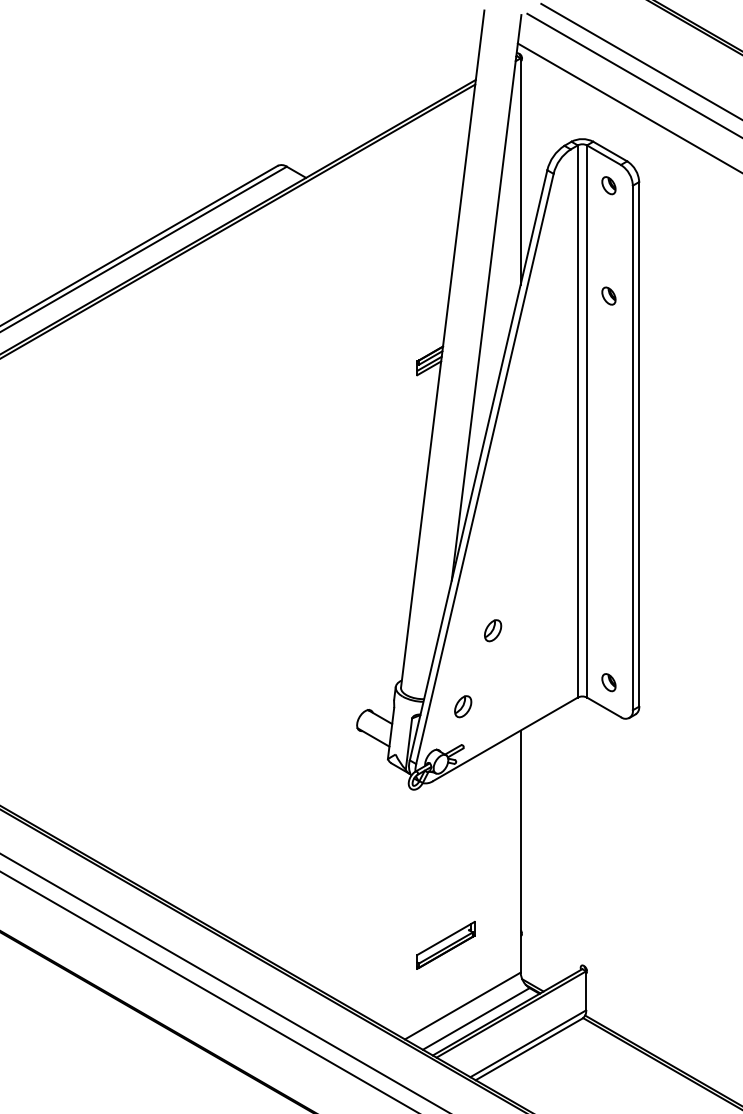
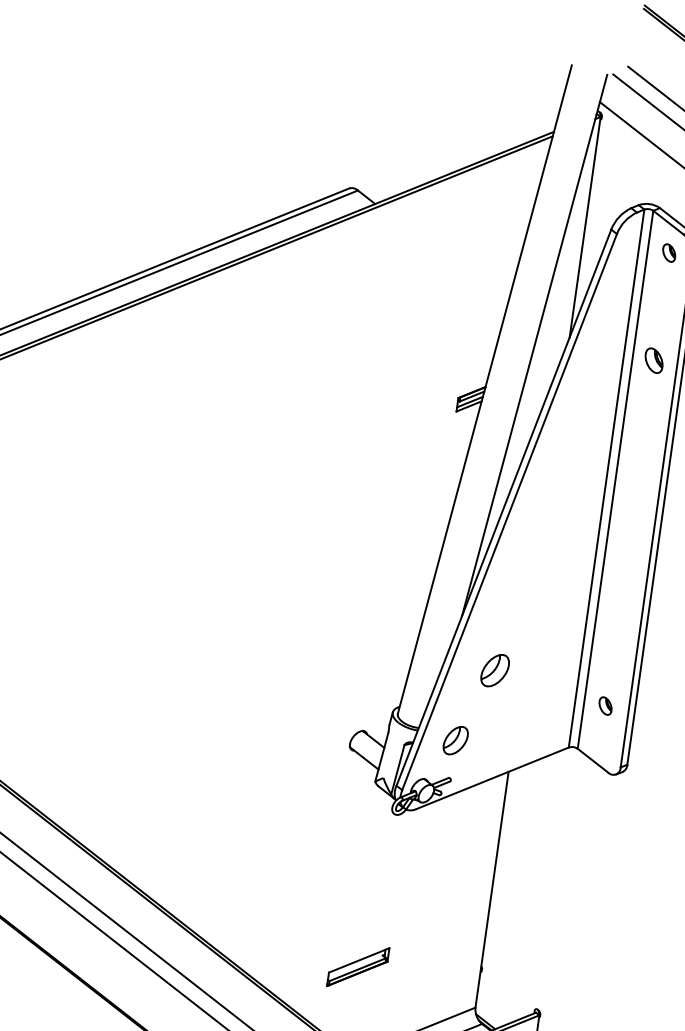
part: (608, 295) -> (653, 360), size x1.4
part: (493, 630) -> (495, 670), size x1.6
part: (608, 682) -> (605, 705), moved
part: (463, 706) -> (456, 740), size x1.4
part: (445, 945) -> (357, 967), moved

